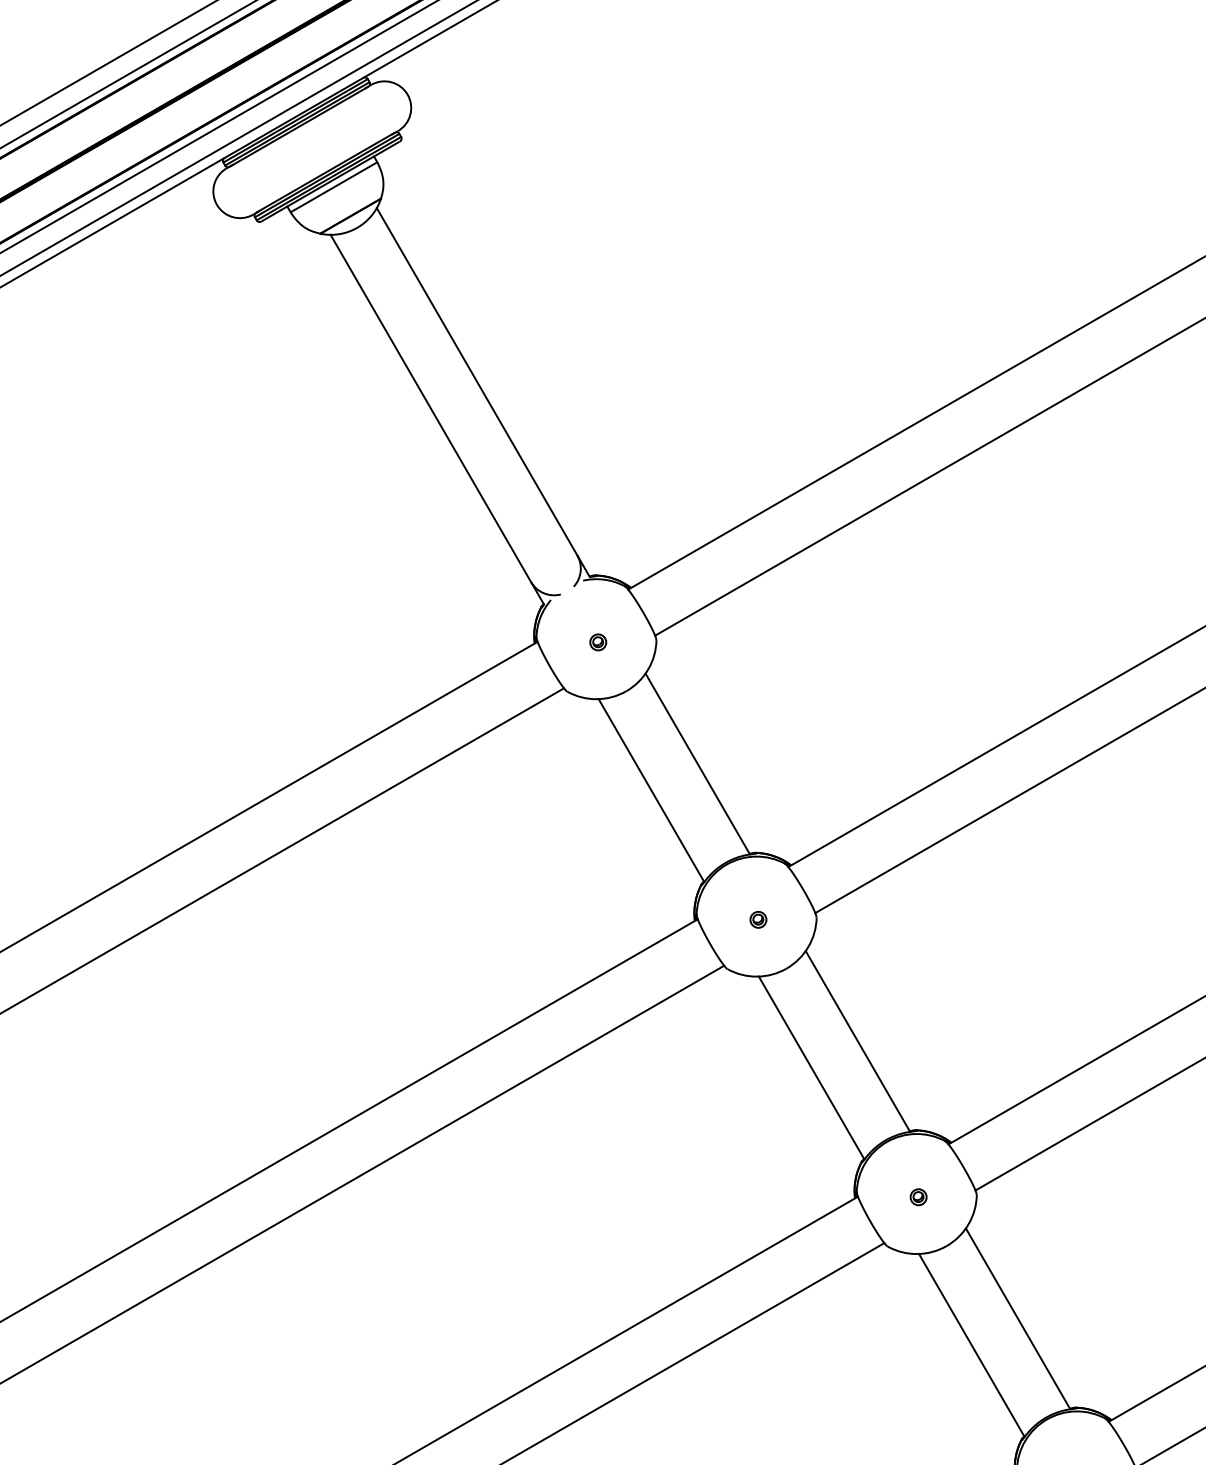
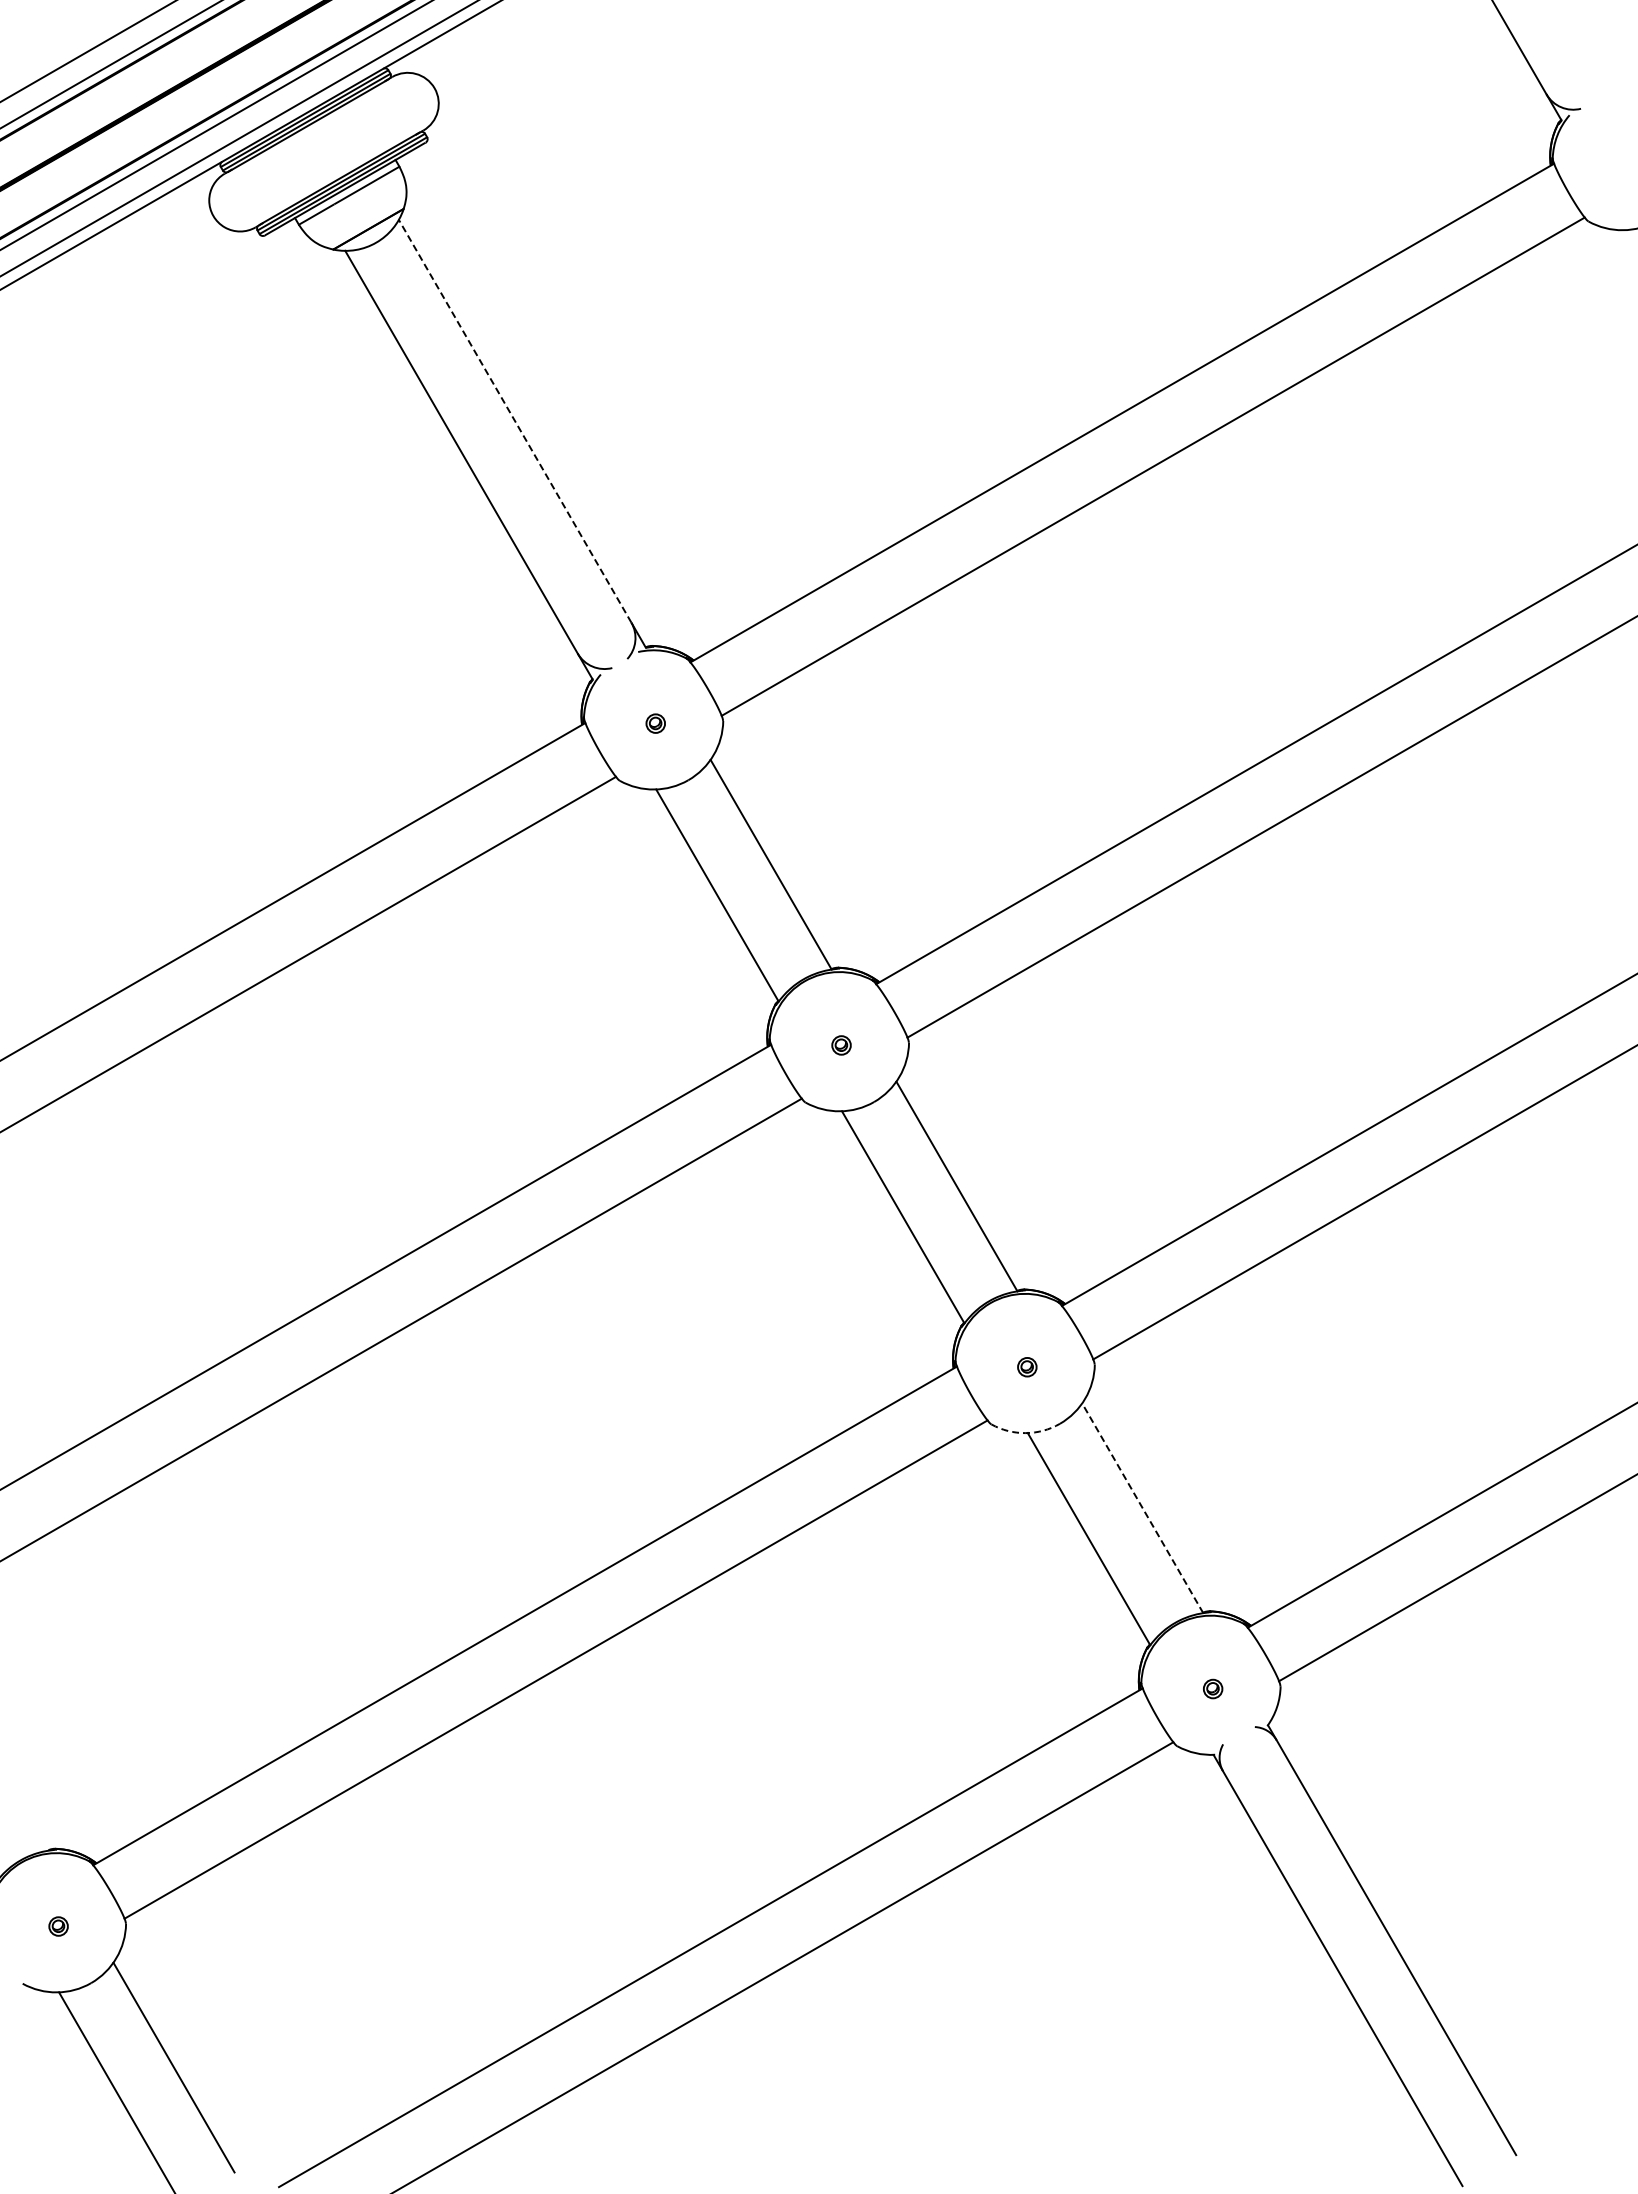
line: (476, 381) -> (514, 420), solid -> dashed
arc: (917, 1254) -> (1025, 1433), solid -> dashed
line: (1017, 1318) -> (1142, 1507), solid -> dashed

